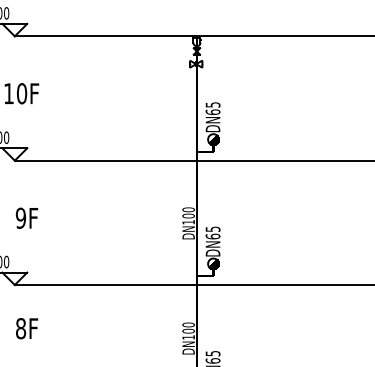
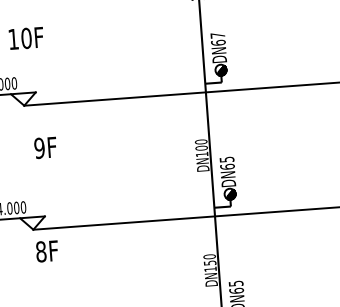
text: (212, 104) -> (217, 35), DN65 -> DN67
text: (26, 217) -> (45, 147), moved
text: (27, 328) -> (47, 251), moved
text: (188, 330) -> (209, 262), DN100 -> DN150

